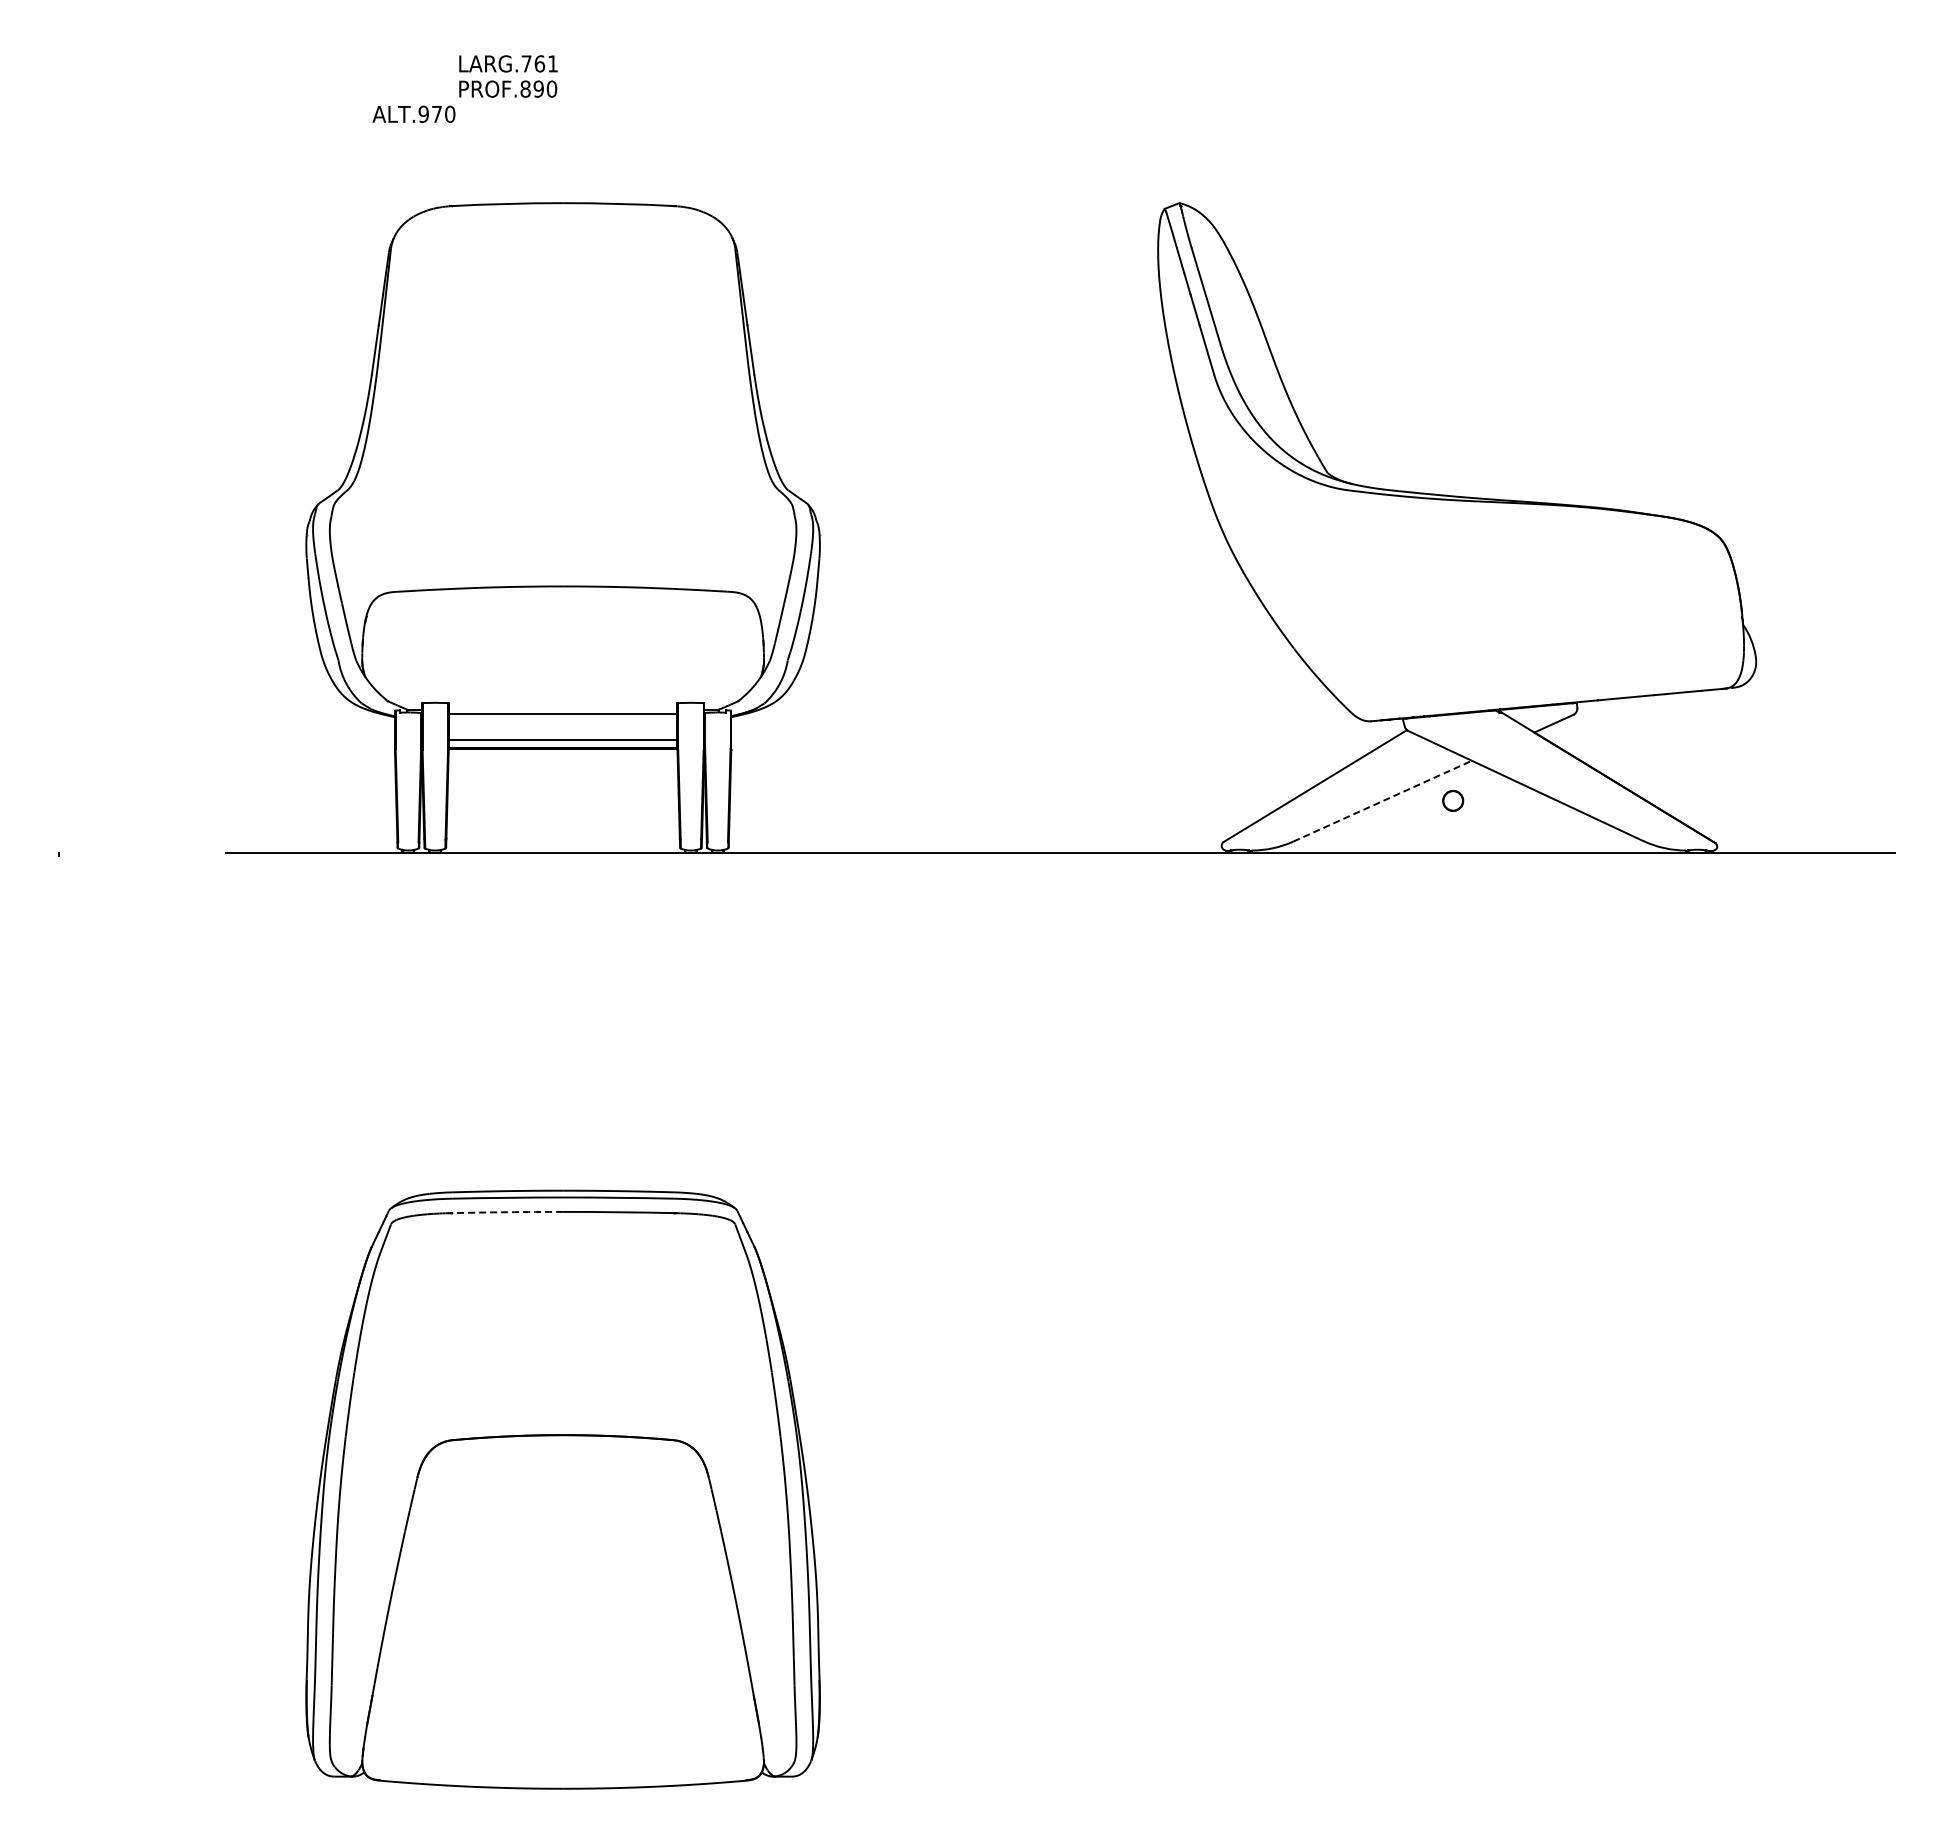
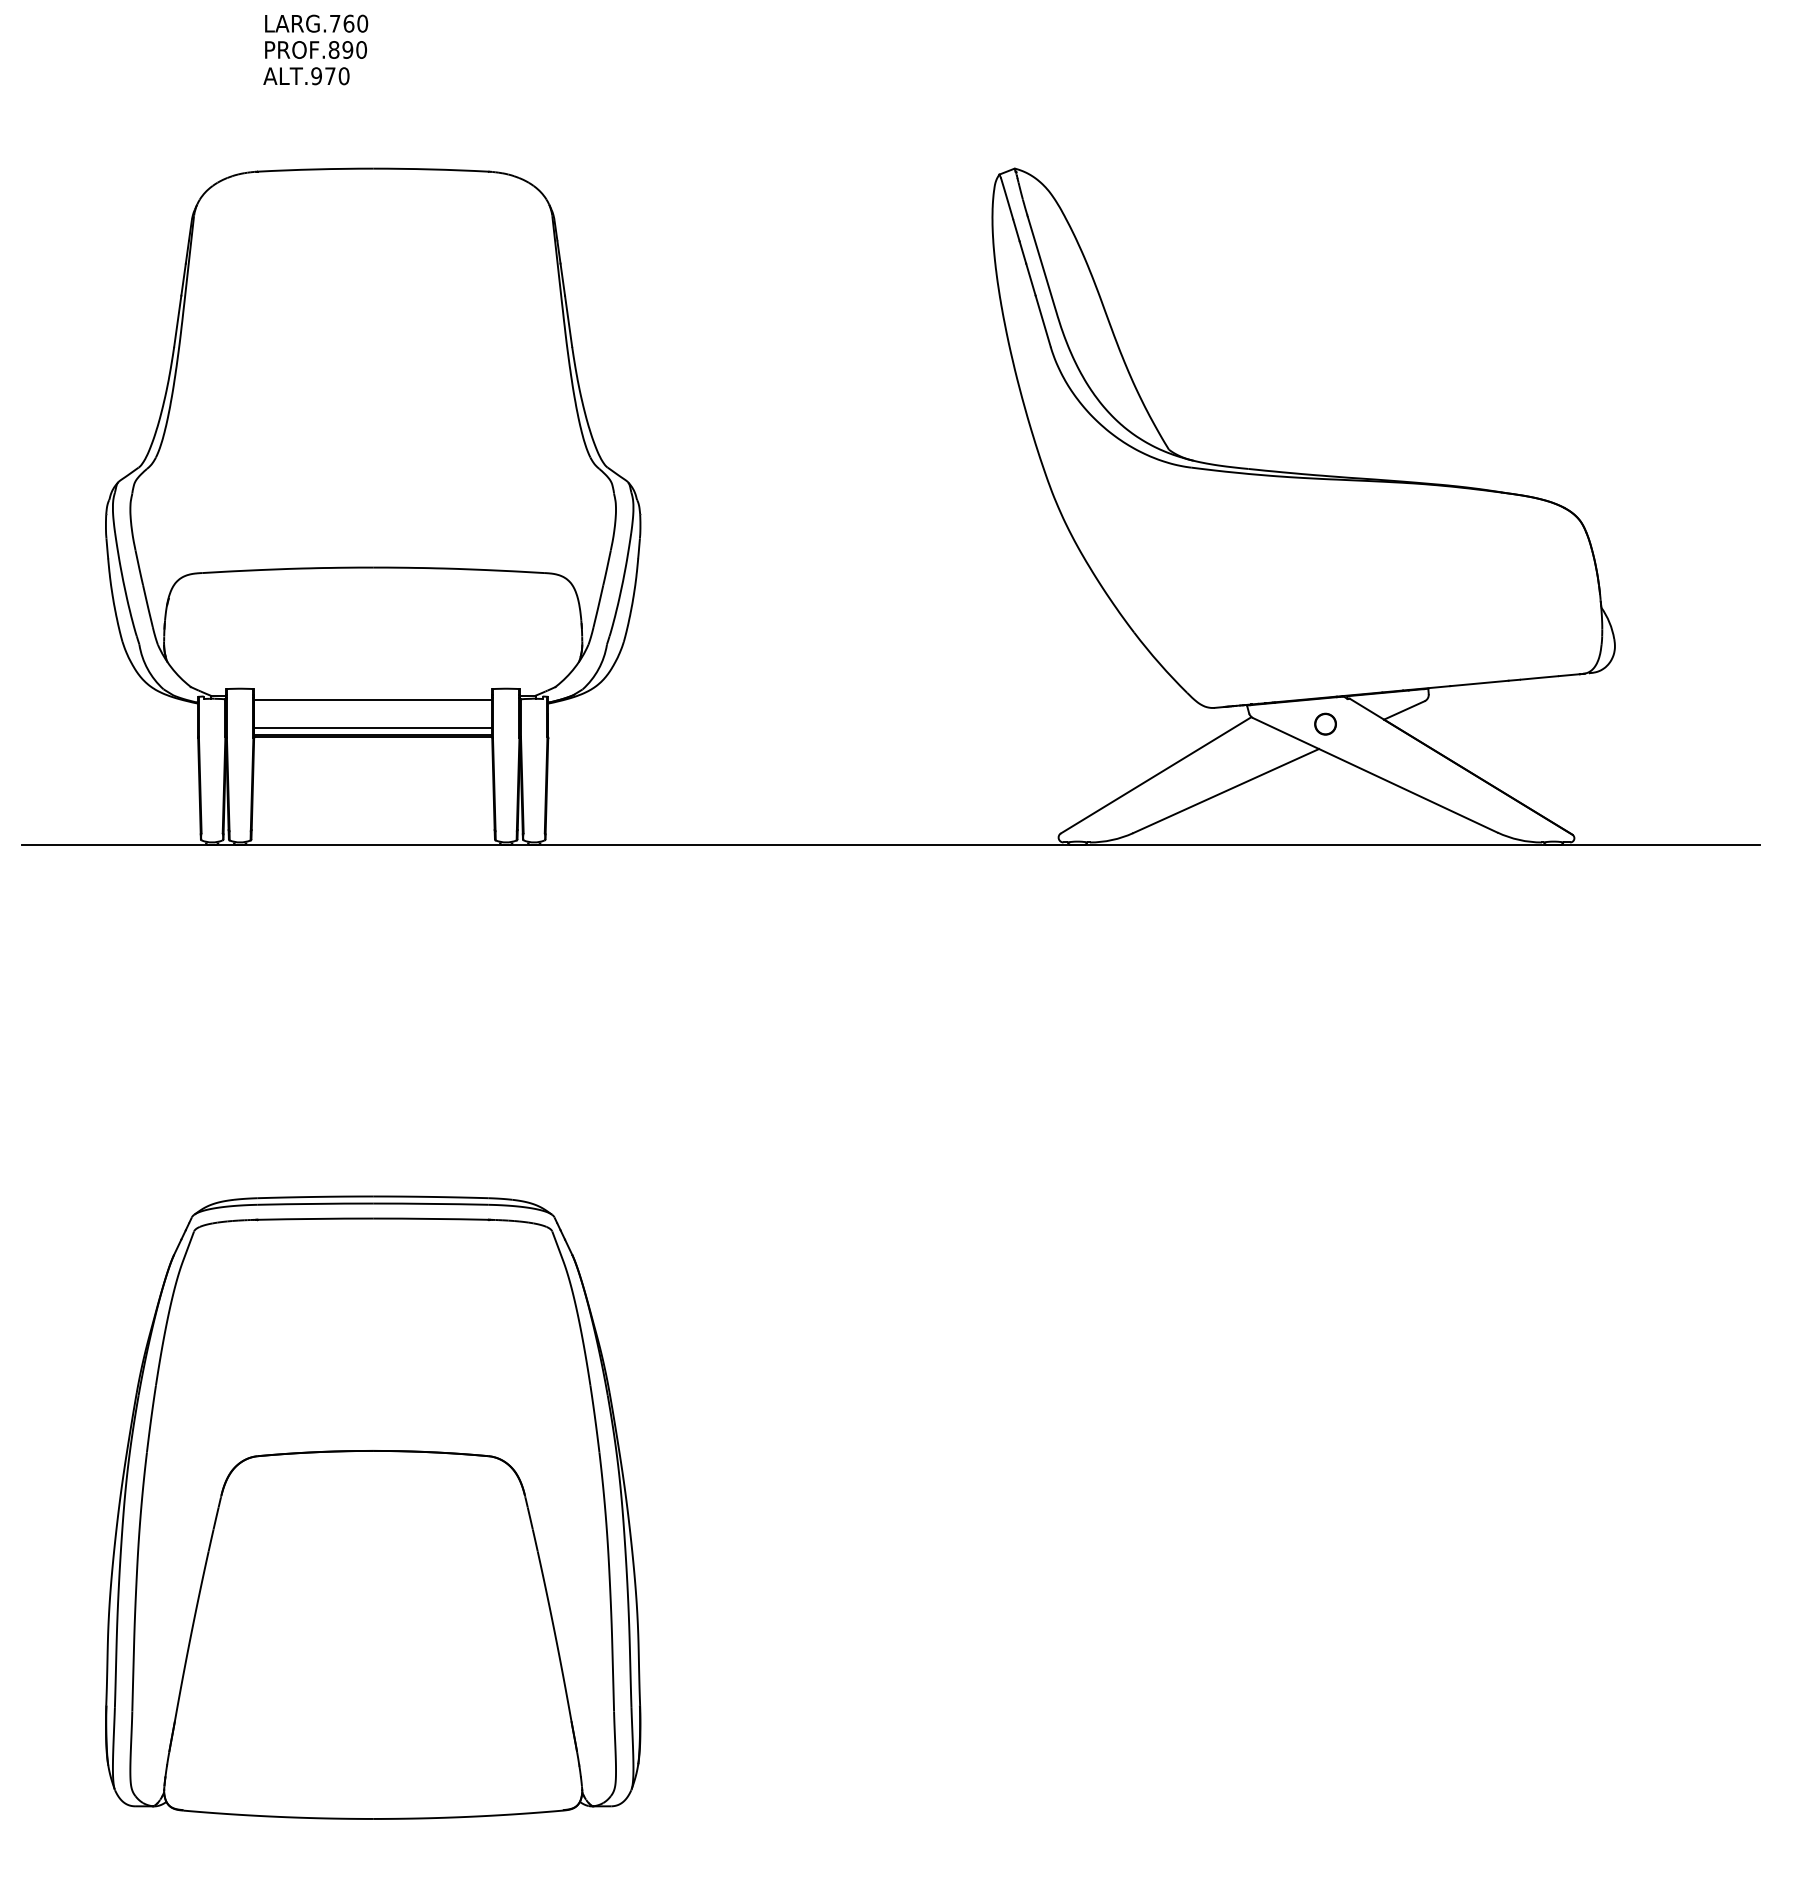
text: (552, 63) -> (362, 23), LARG.761 -> LARG.760
text: (413, 113) -> (305, 75), moved
line: (1383, 800) -> (1227, 790), dashed -> solid
circle: (1453, 800) -> (1325, 723), moved
arc: (507, 1212) -> (315, 1219), dashed -> solid

